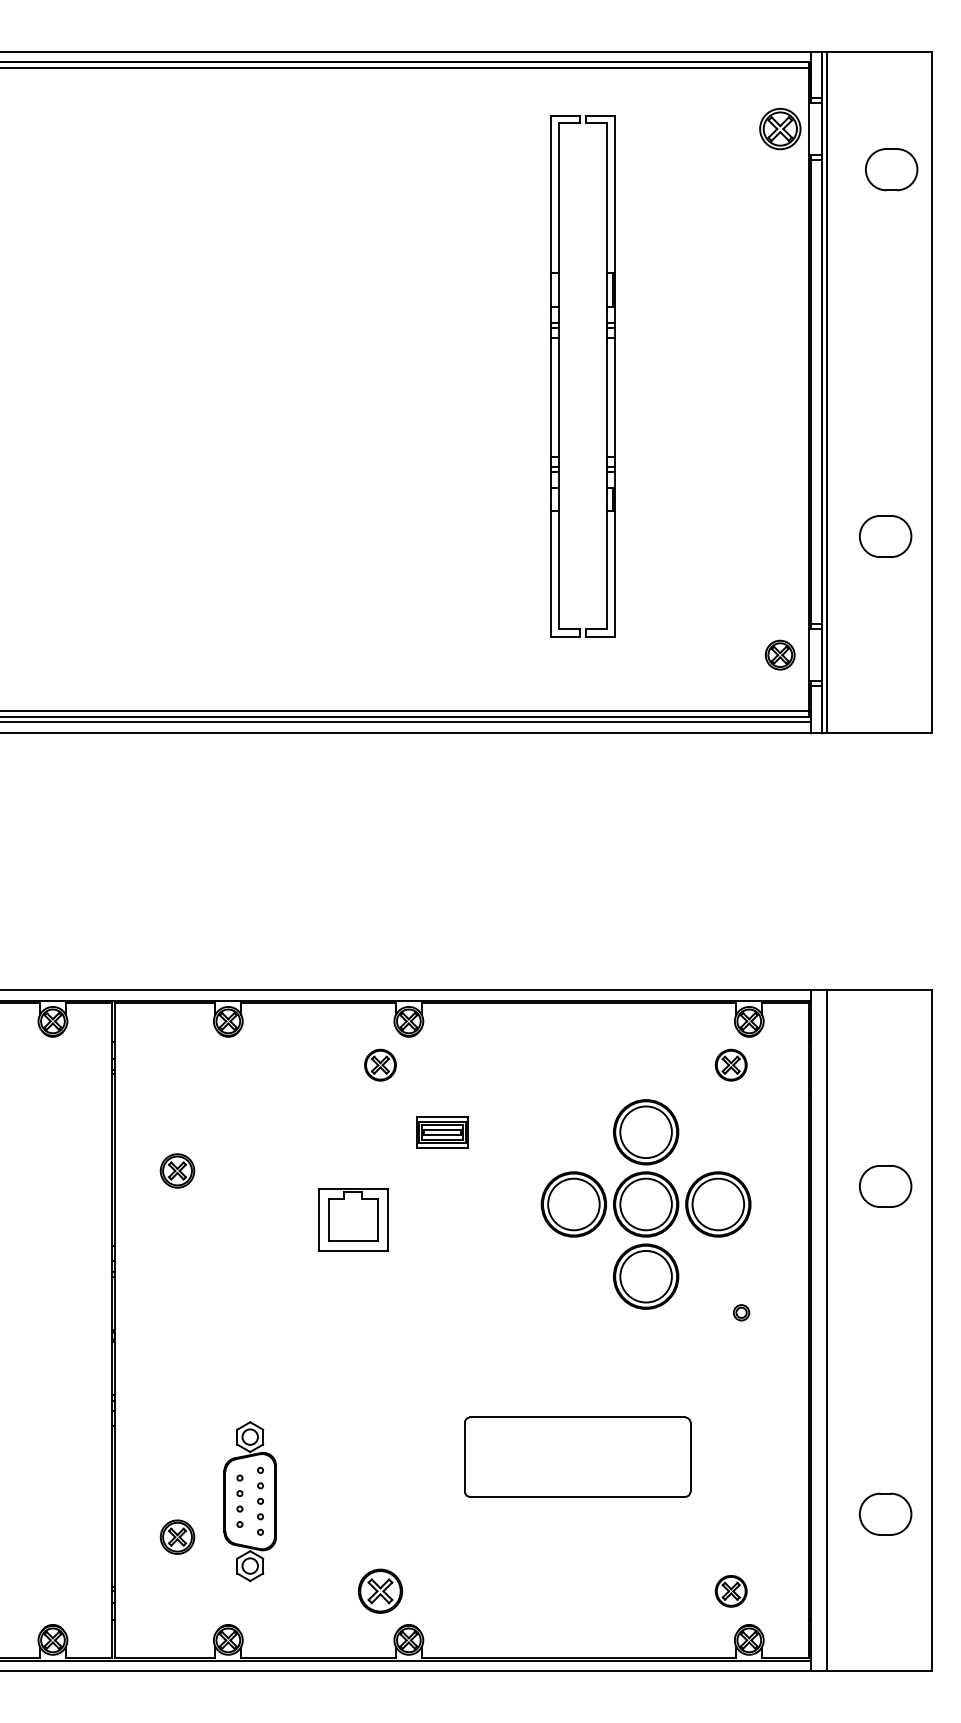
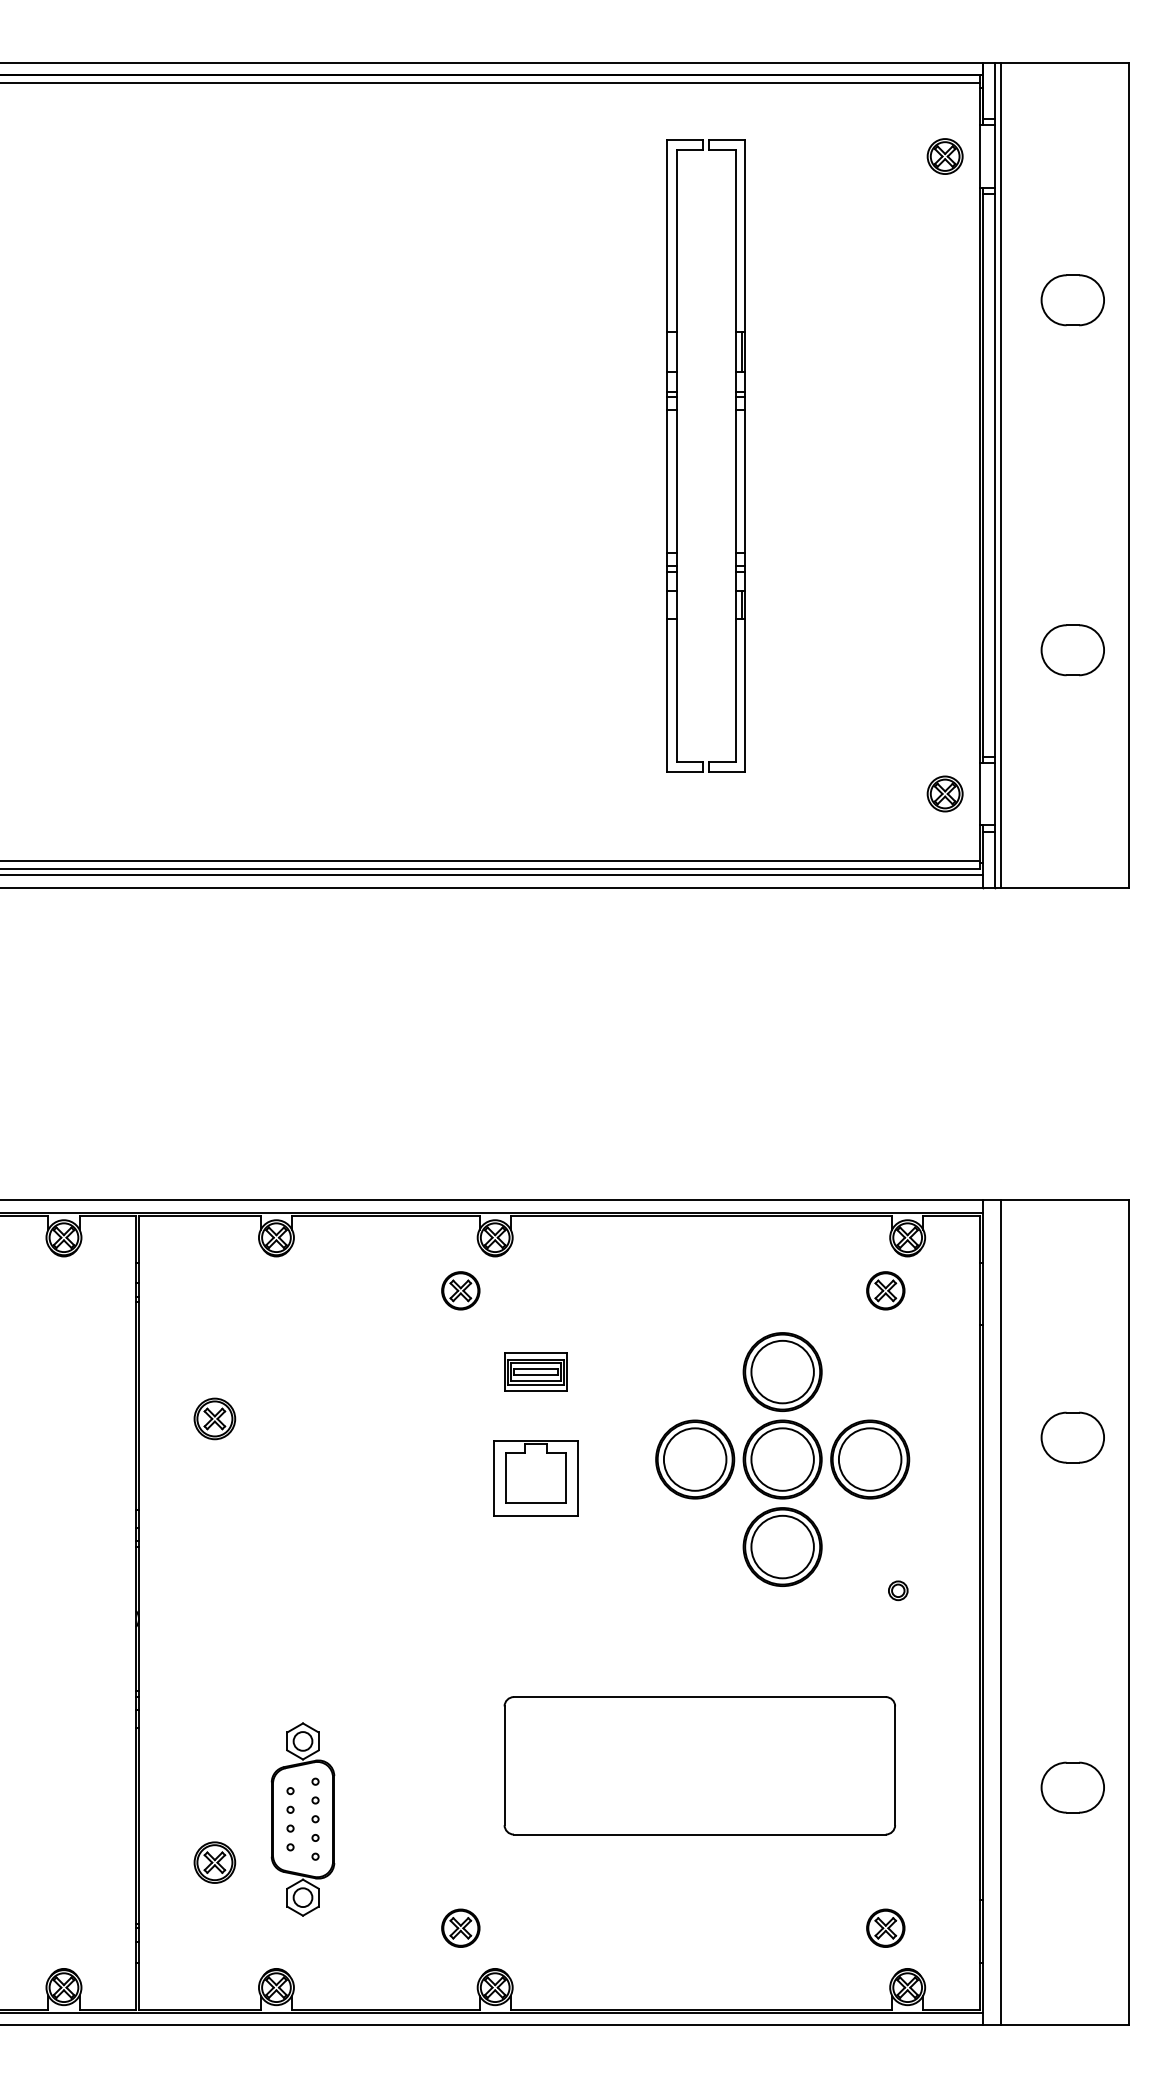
part: (779, 128) -> (944, 155), size x0.71
part: (891, 169) -> (1072, 300), moved
part: (353, 1219) -> (535, 1477), moved
part: (577, 1456) -> (699, 1764), size x1.43
part: (885, 1513) -> (1072, 1786), moved
part: (380, 1591) -> (460, 1928), size x0.71

